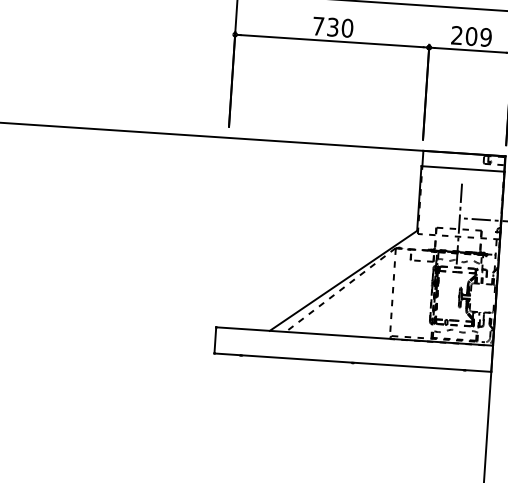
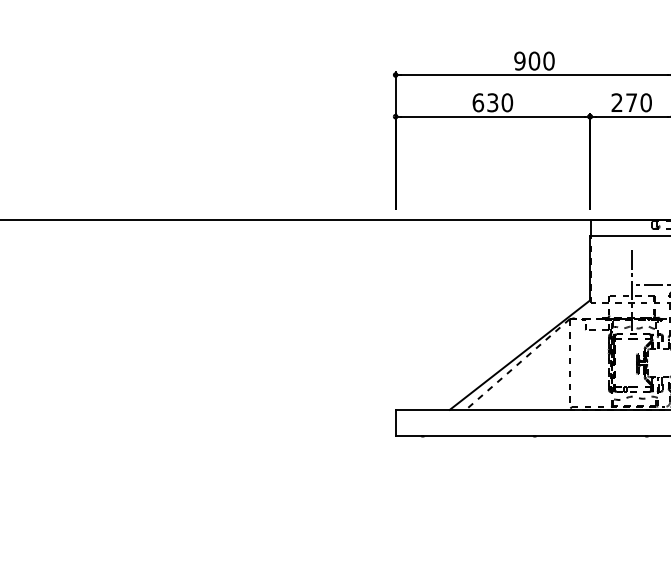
text: (318, 26) -> (478, 102), 730 -> 630
text: (478, 36) -> (638, 102), 209 -> 270

